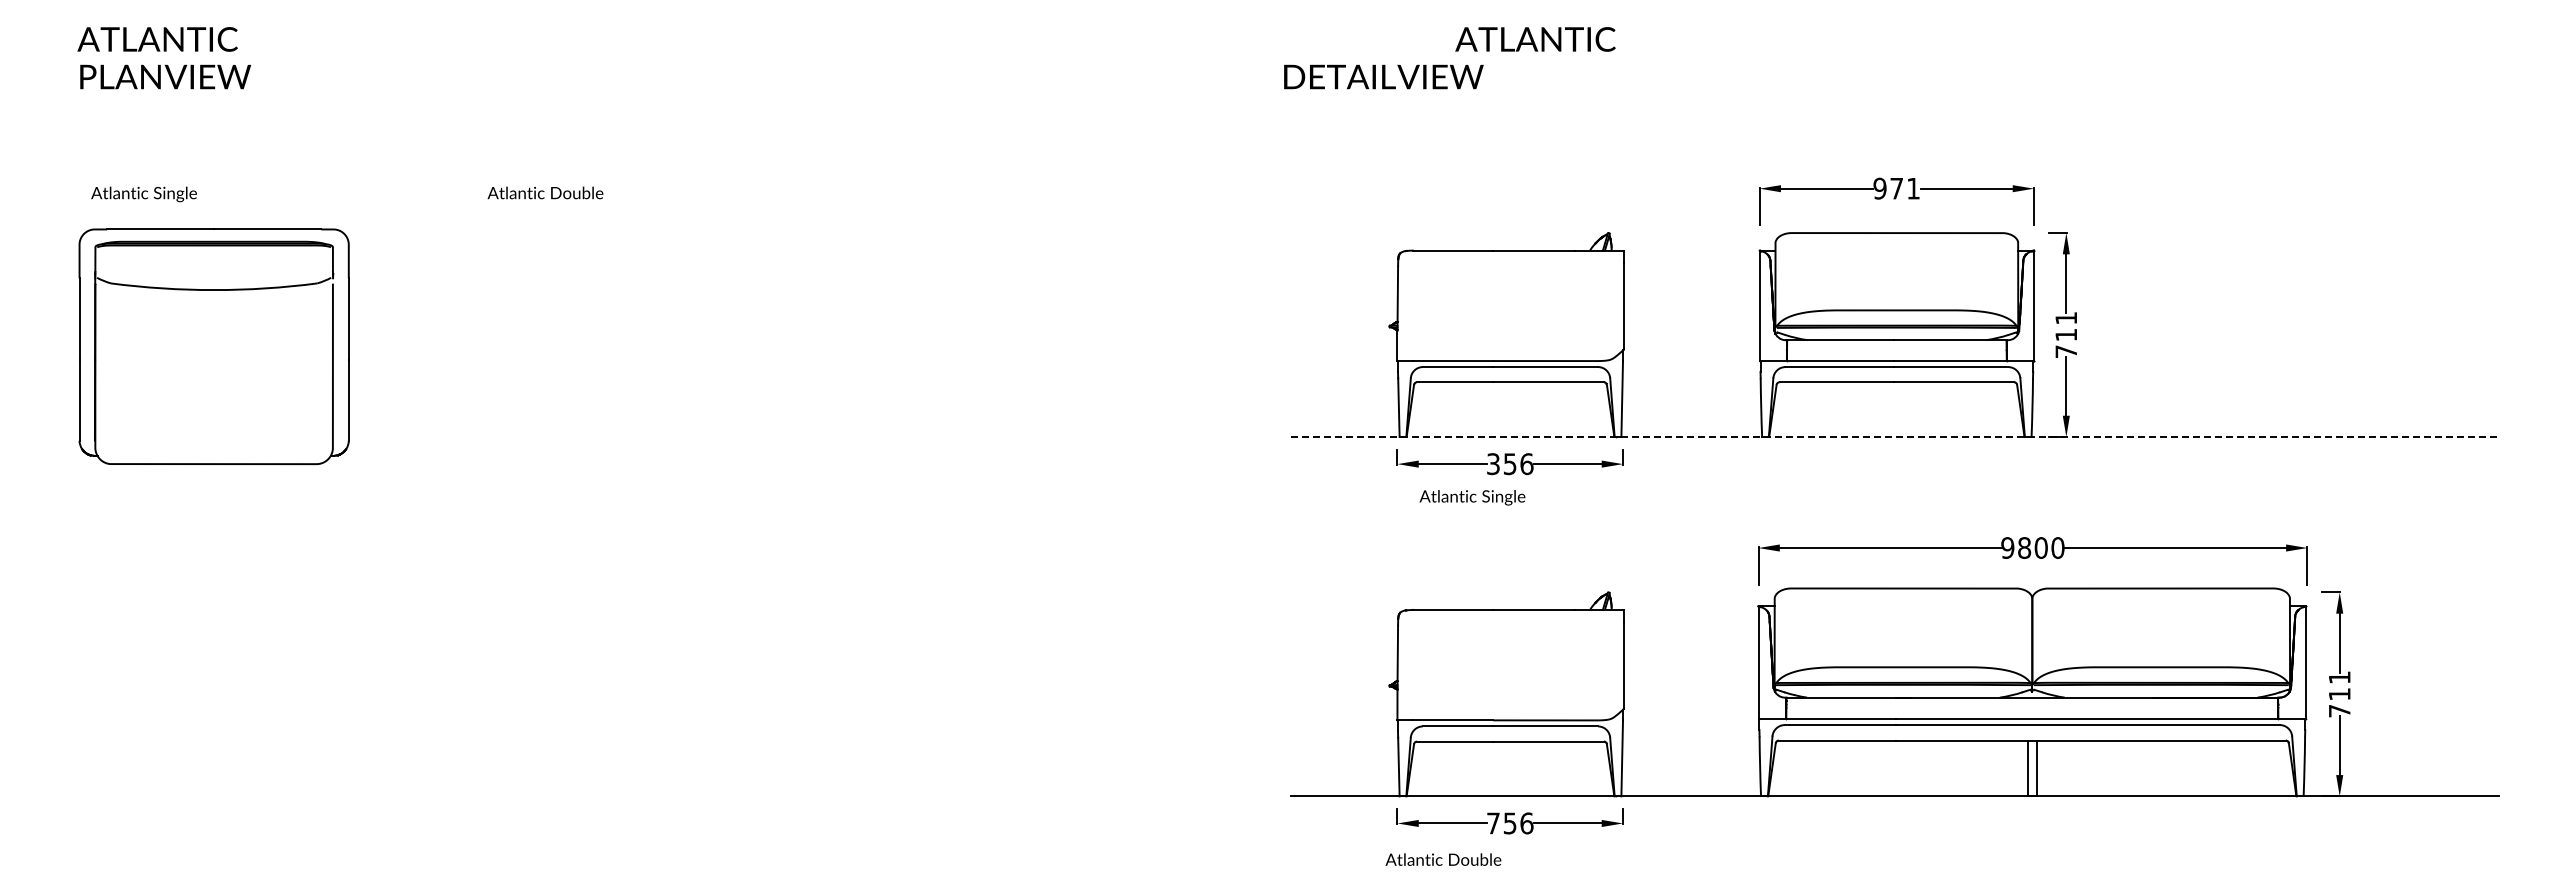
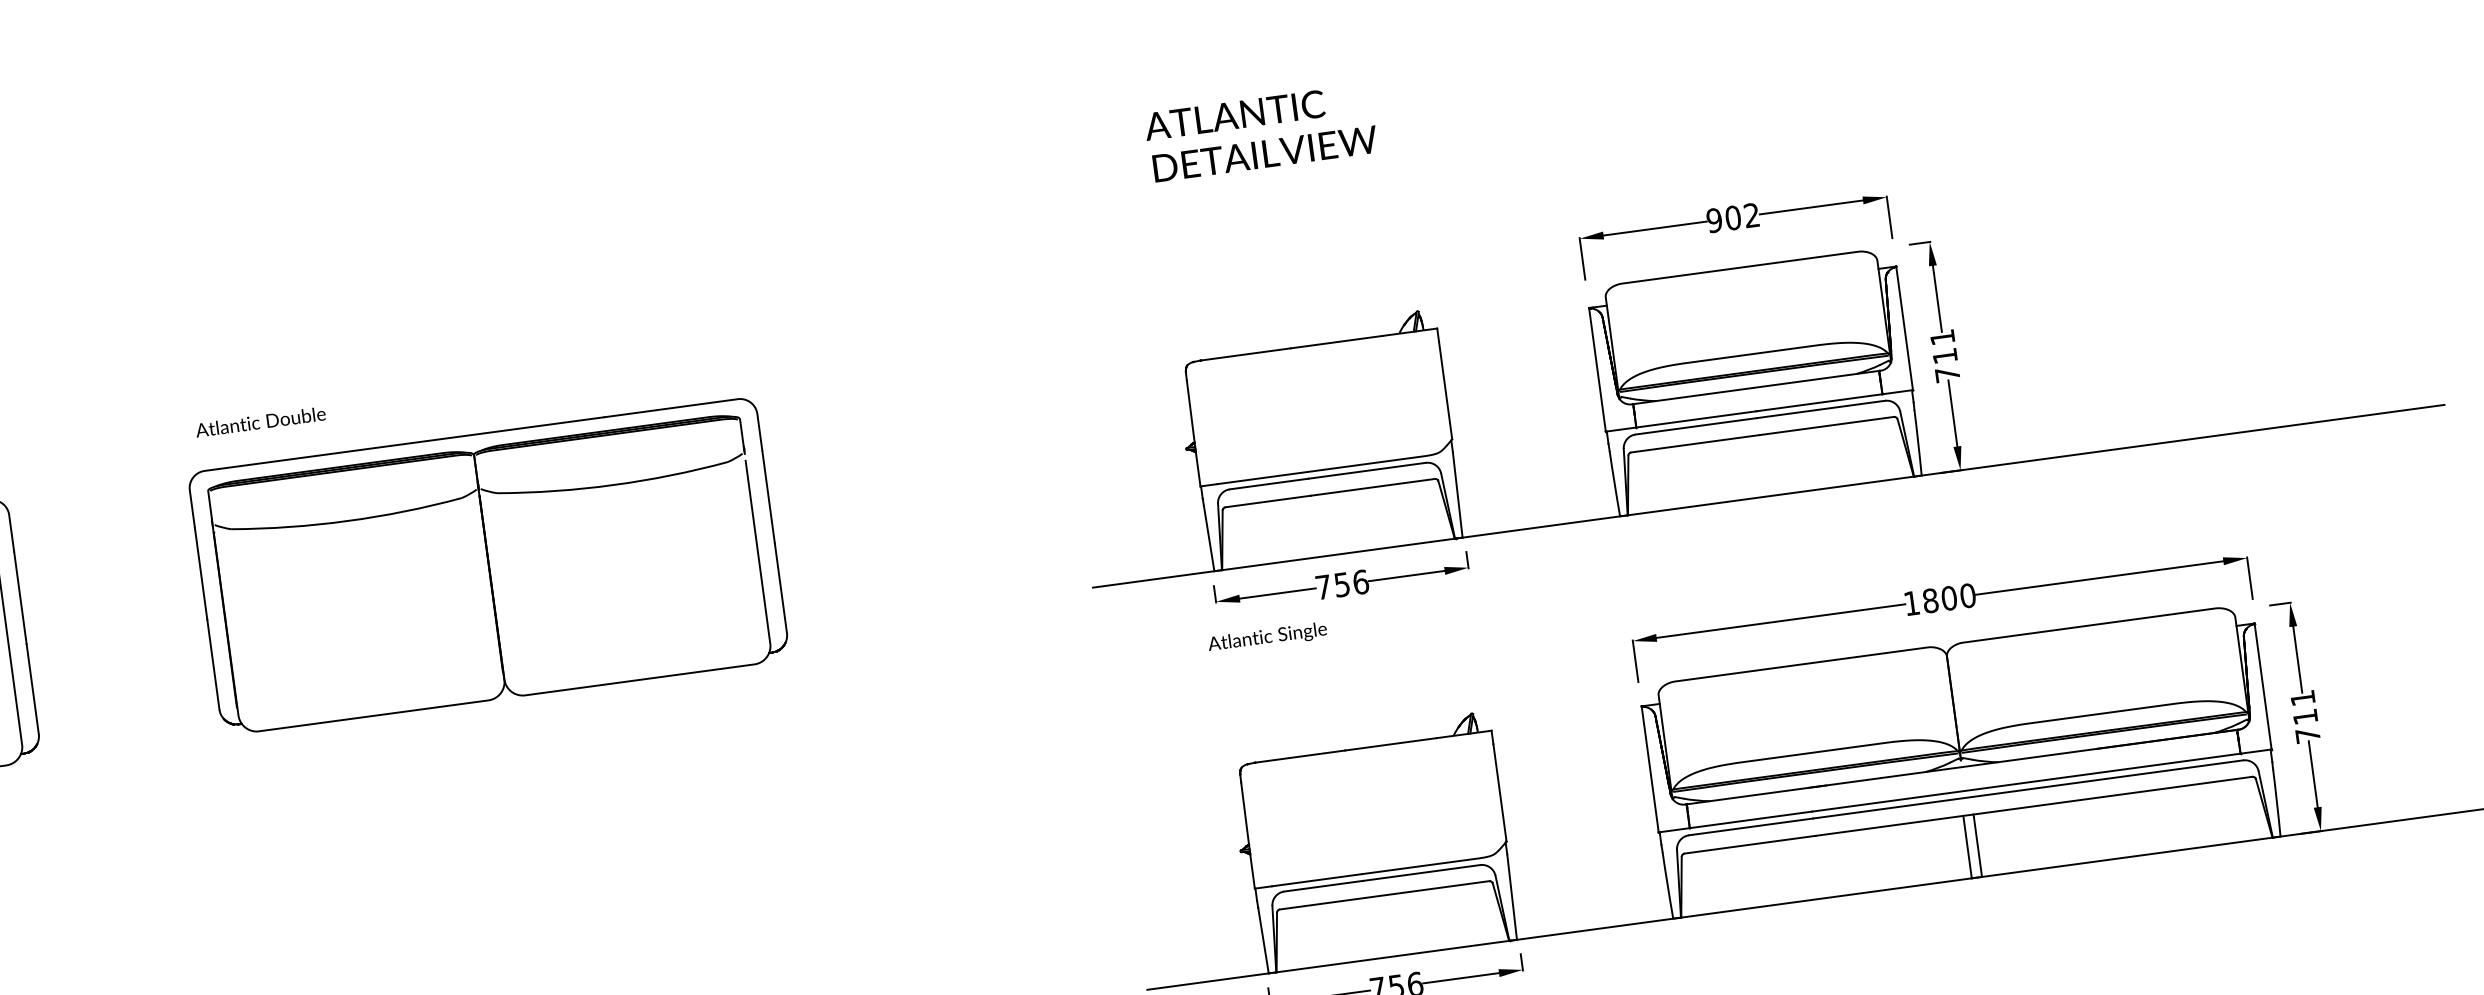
text: (1535, 39) -> (1234, 115), moved
text: (1383, 76) -> (1264, 153), moved
text: (1904, 188) -> (1741, 216), 971 -> 902
text: (545, 192) -> (260, 421), moved
part: (763, 346) -> (488, 566), added
line: (1894, 437) -> (1768, 496), dashed -> solid
text: (1493, 464) -> (1323, 587), 356 -> 756
text: (1472, 497) -> (1267, 637), moved
text: (2007, 547) -> (1911, 602), 9800 -> 1800

